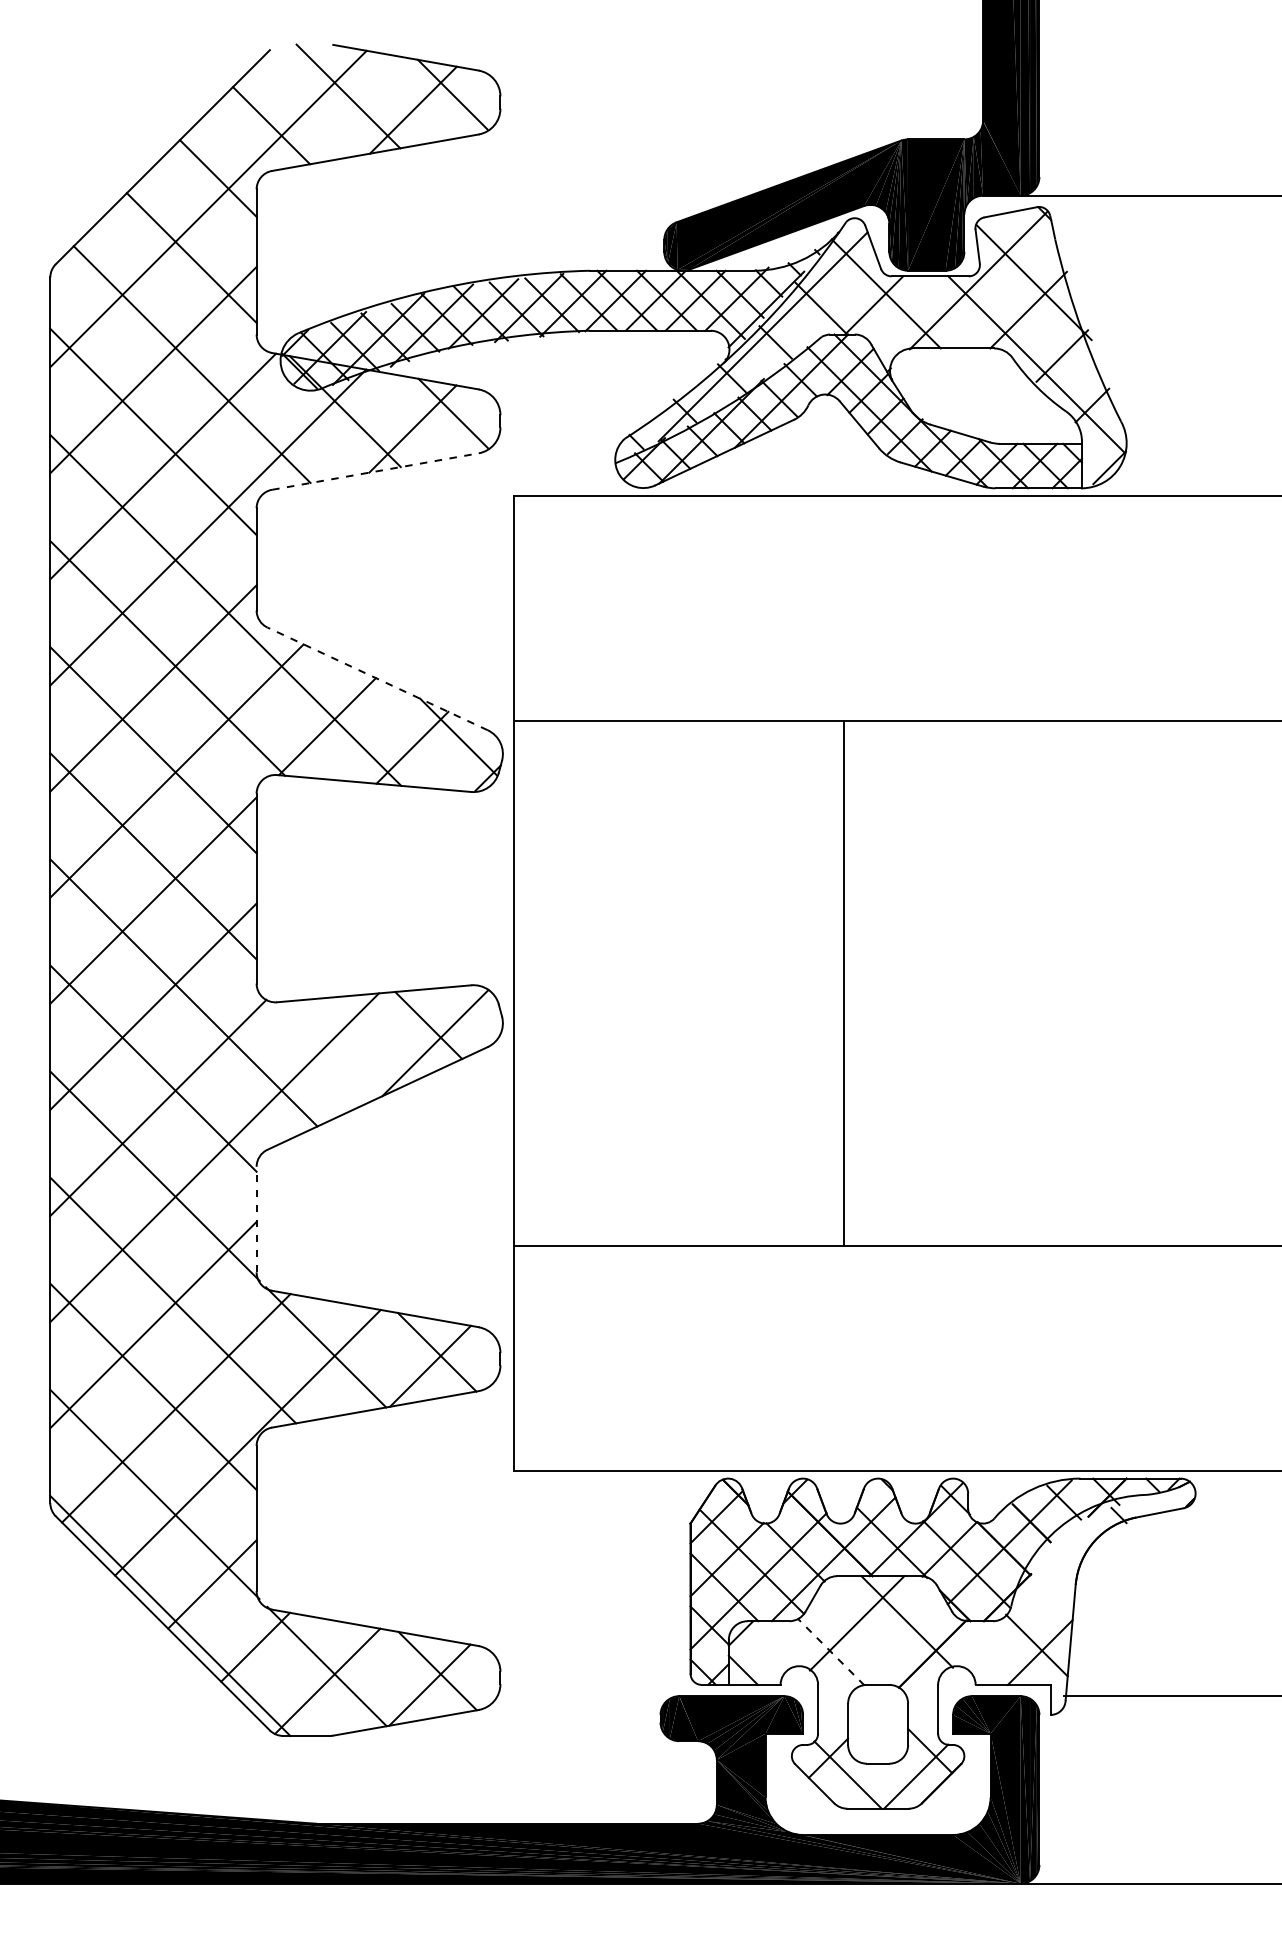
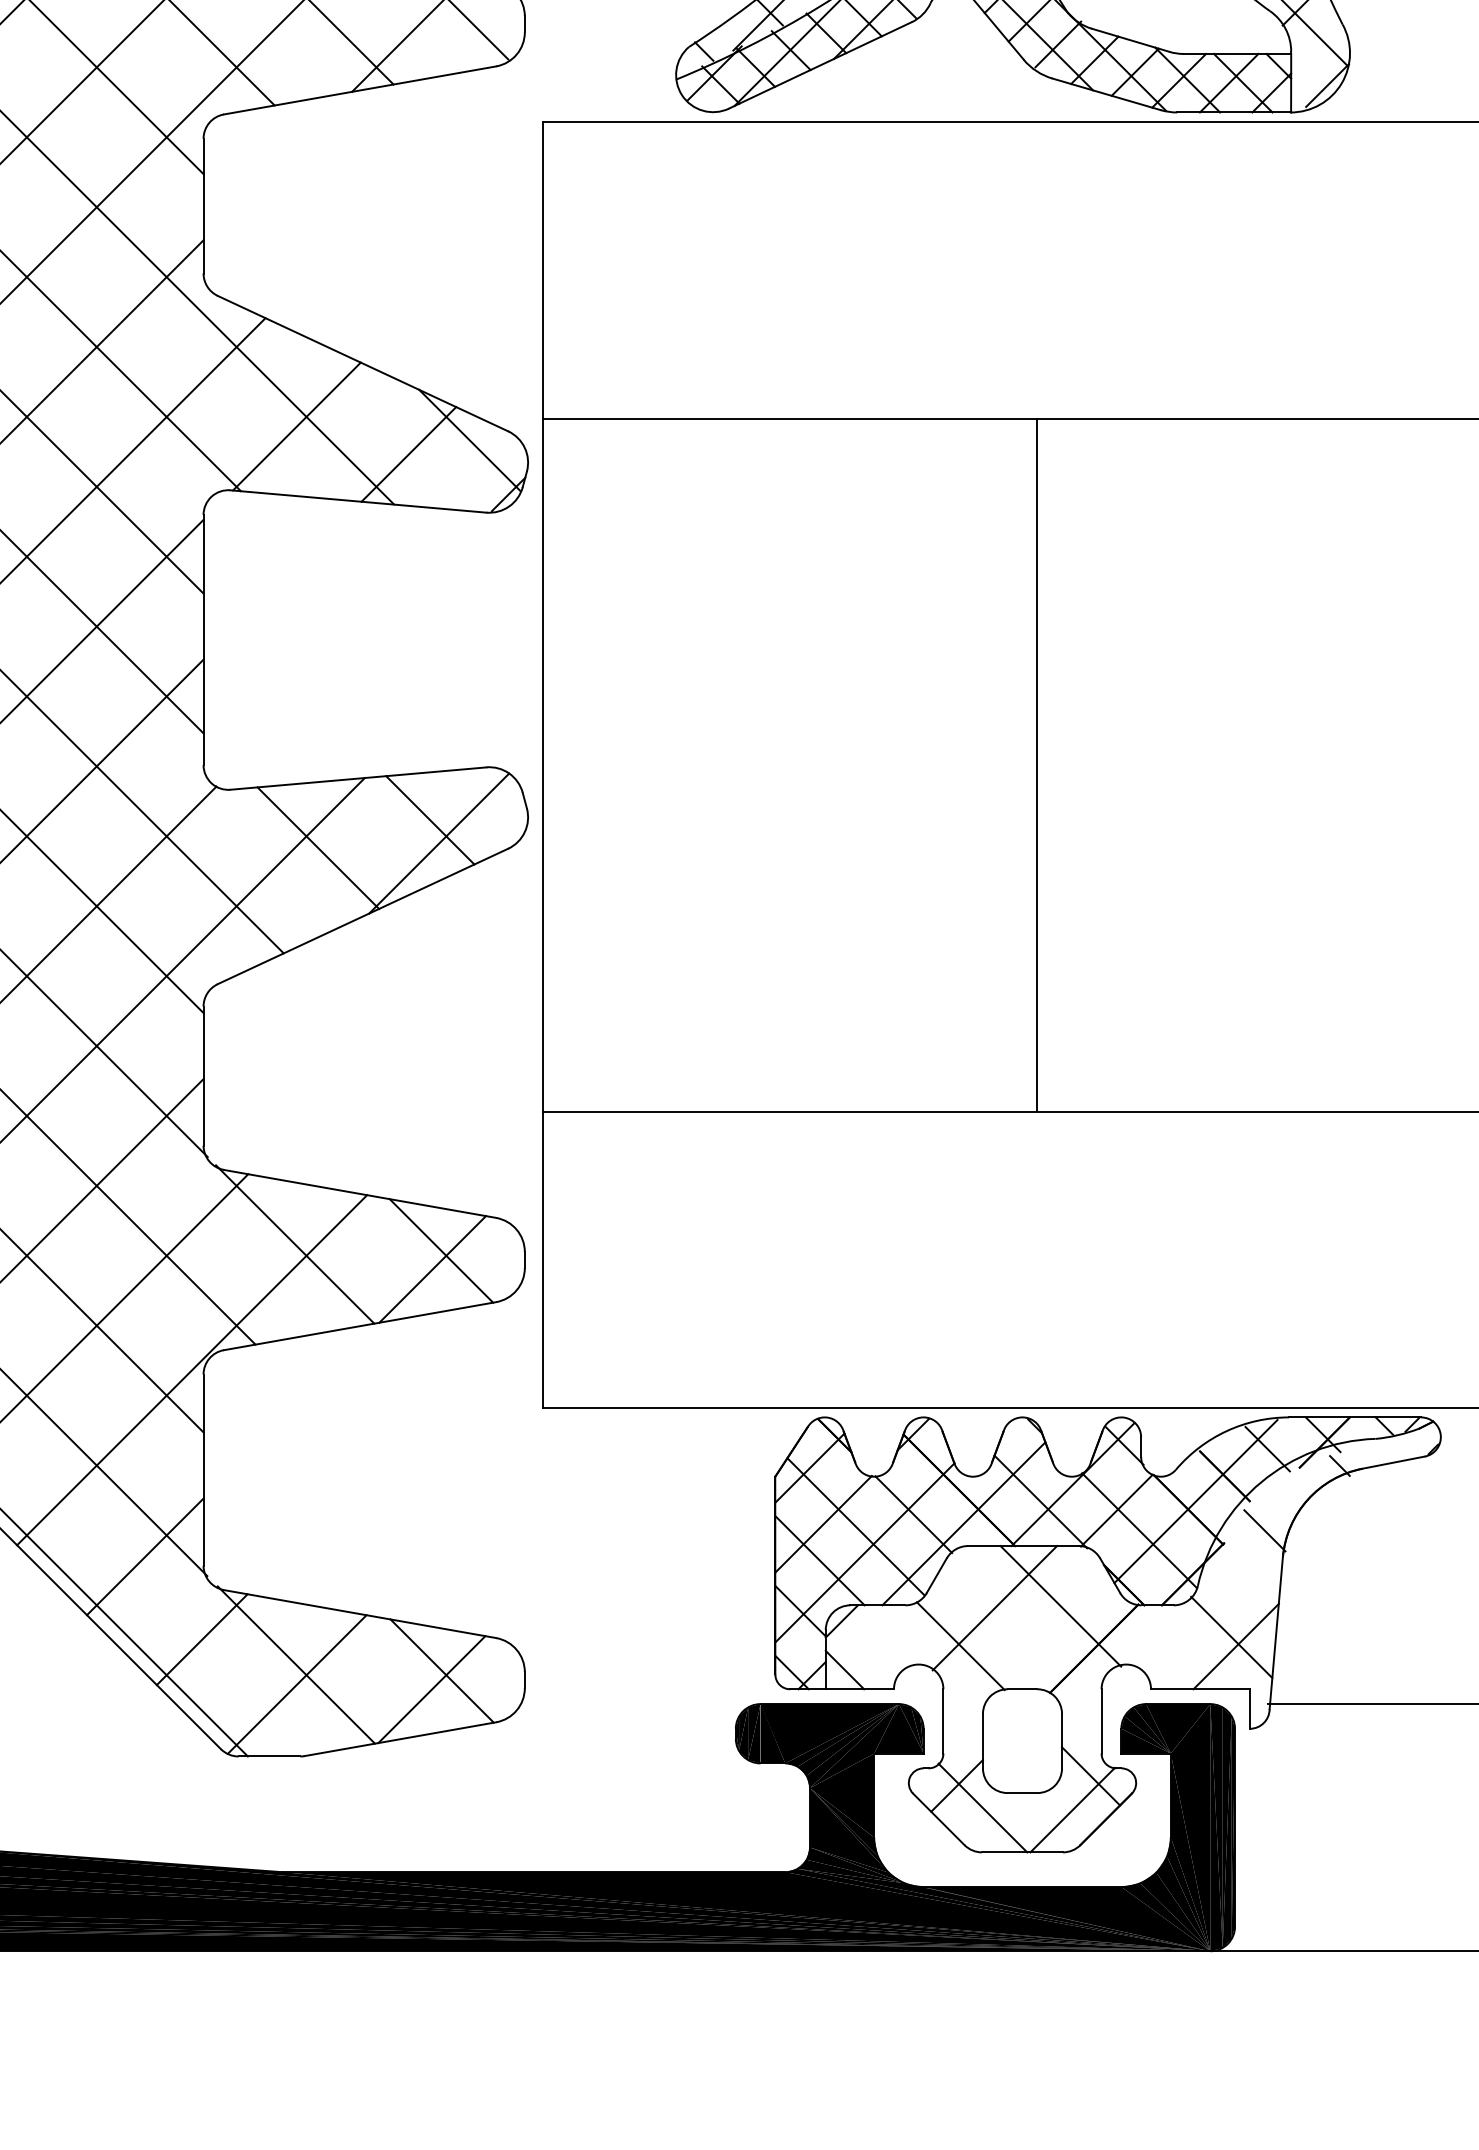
line: (375, 471) -> (360, 90), dashed -> solid
line: (377, 678) -> (362, 363), dashed -> solid
line: (844, 983) -> (1037, 764), moved
line: (343, 1046) -> (318, 848), added
line: (256, 1219) -> (203, 1075), dashed -> solid
line: (1061, 1564) -> (1264, 1530), added
line: (830, 1651) -> (959, 1645), dashed -> solid

